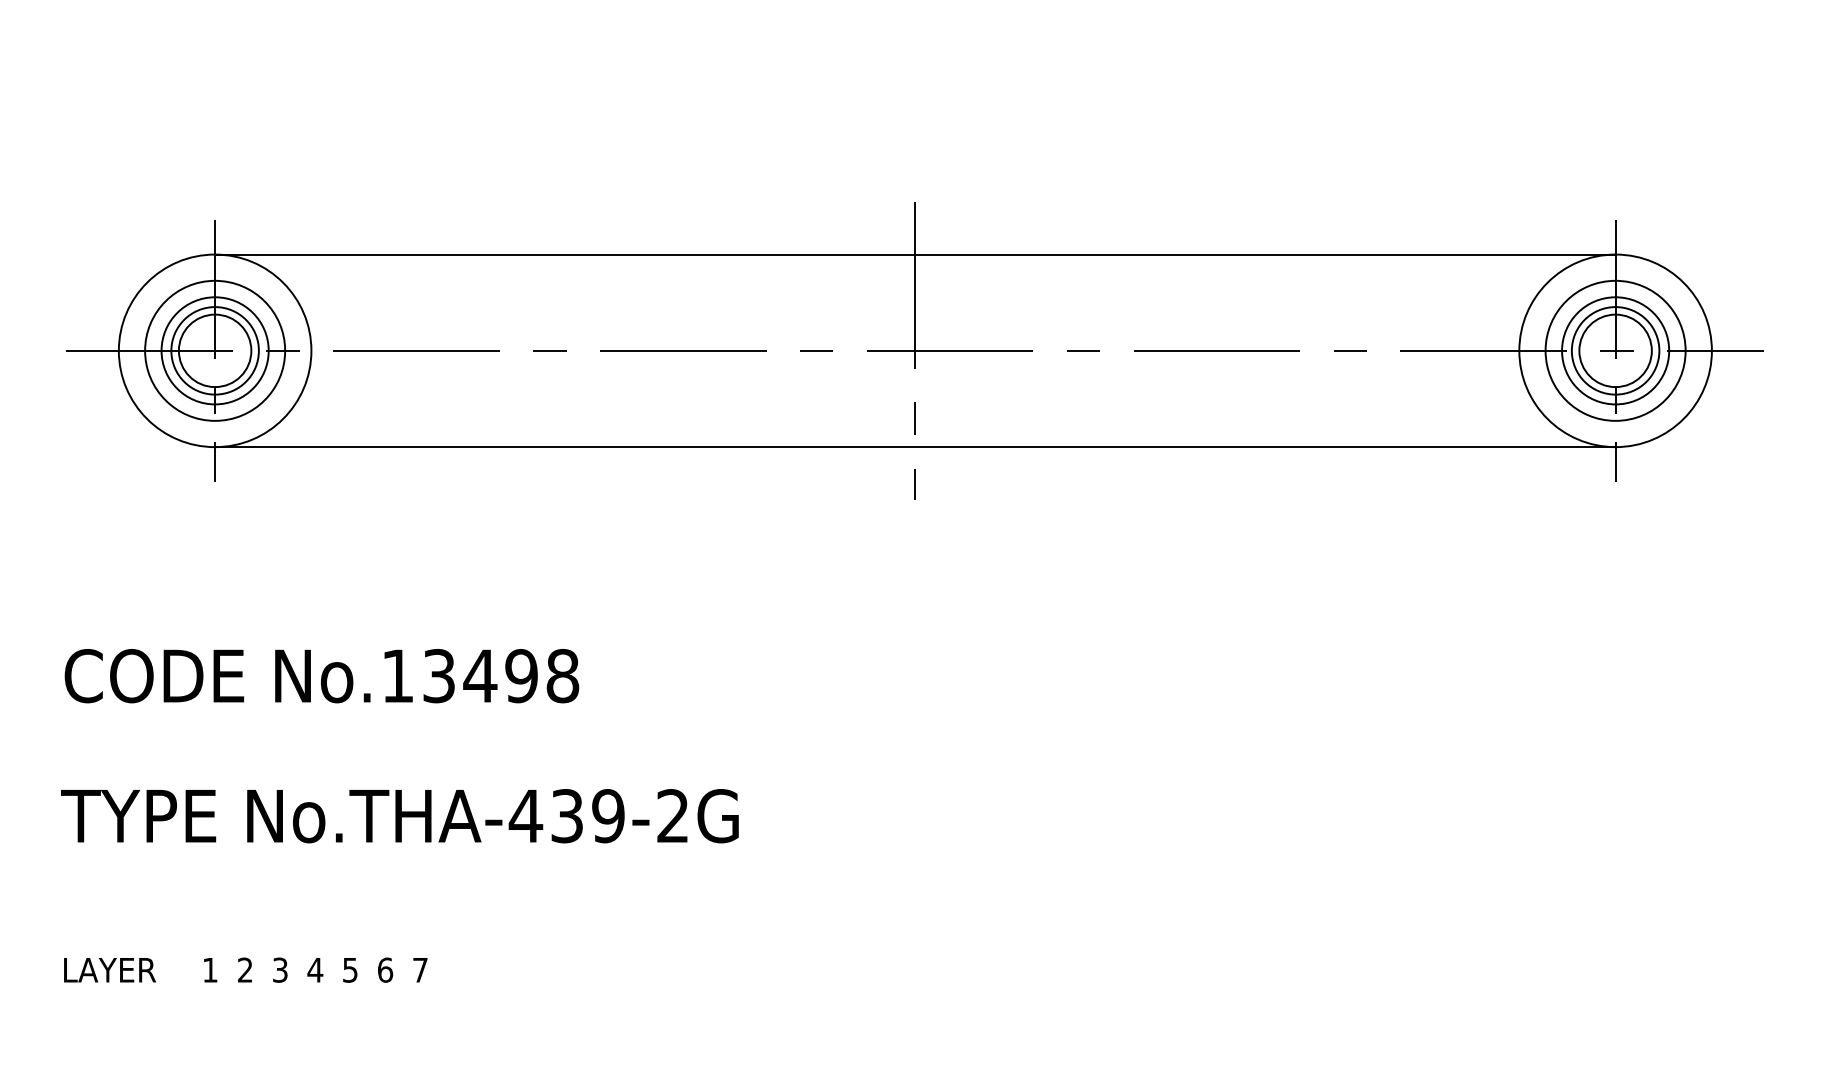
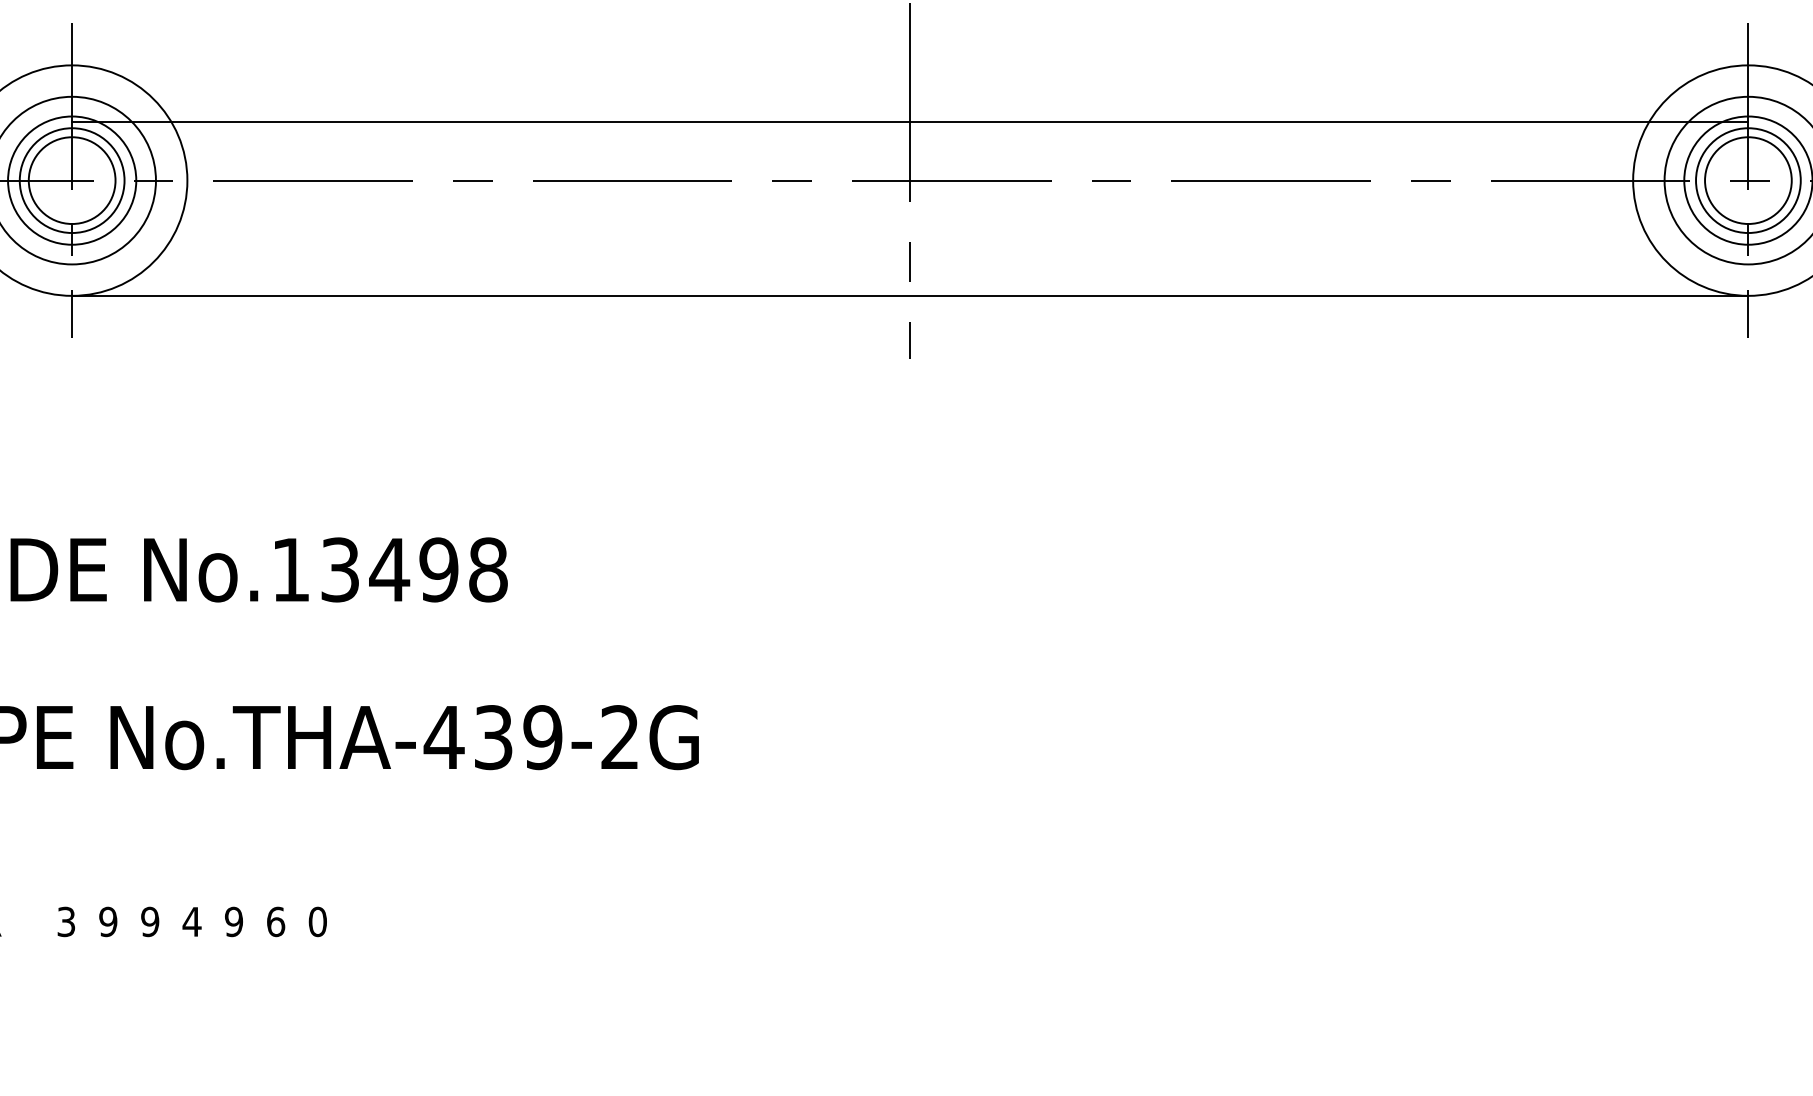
line: (915, 254) -> (910, 121), moved
text: (210, 969) -> (66, 921), 1 -> 3
text: (244, 969) -> (107, 921), 2 -> 9
text: (279, 969) -> (149, 921), 3 -> 9
text: (349, 969) -> (232, 921), 5 -> 9
text: (419, 969) -> (316, 921), 7 -> 0

